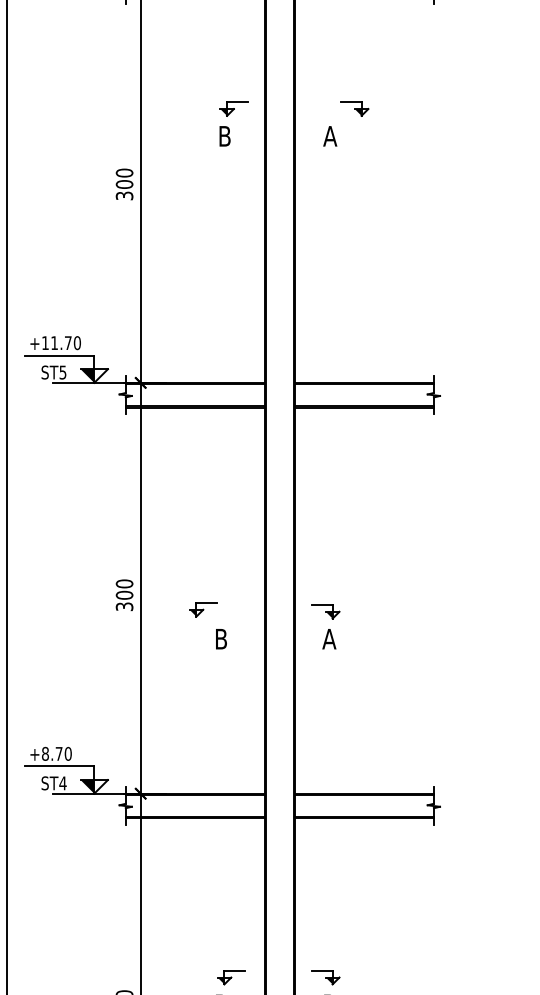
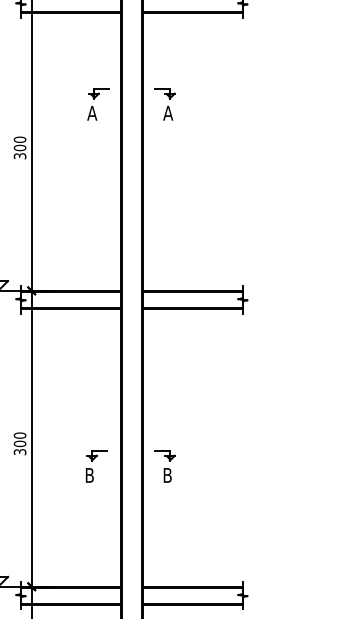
part: (354, 108) -> (164, 93), moved
text: (224, 136) -> (92, 113), B -> A
part: (203, 609) -> (97, 455), moved
text: (329, 639) -> (167, 475), A -> B

